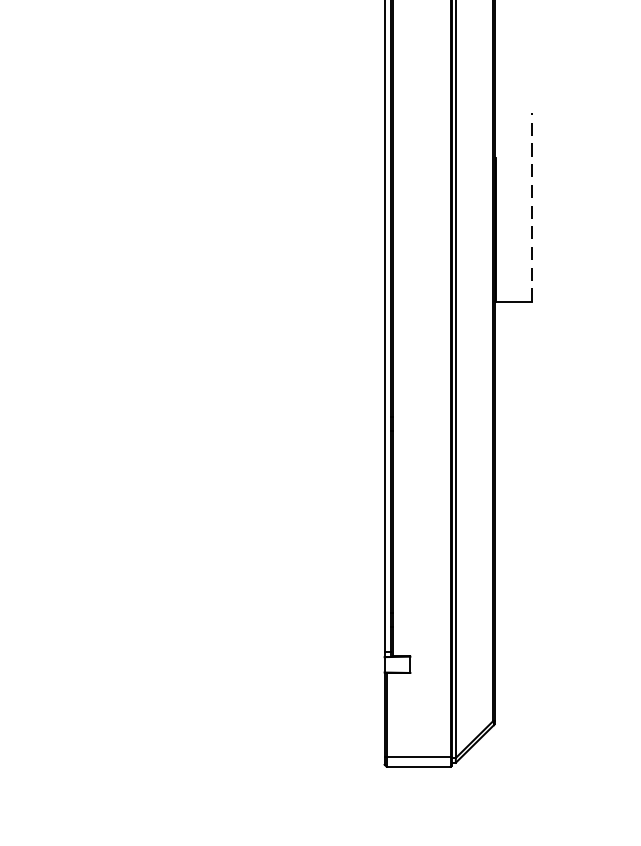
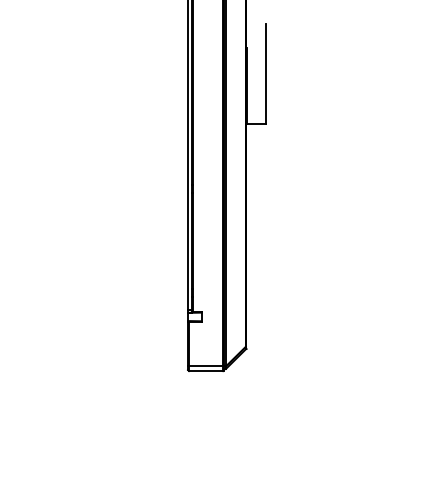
line: (532, 206) -> (266, 73), dashed -> solid

